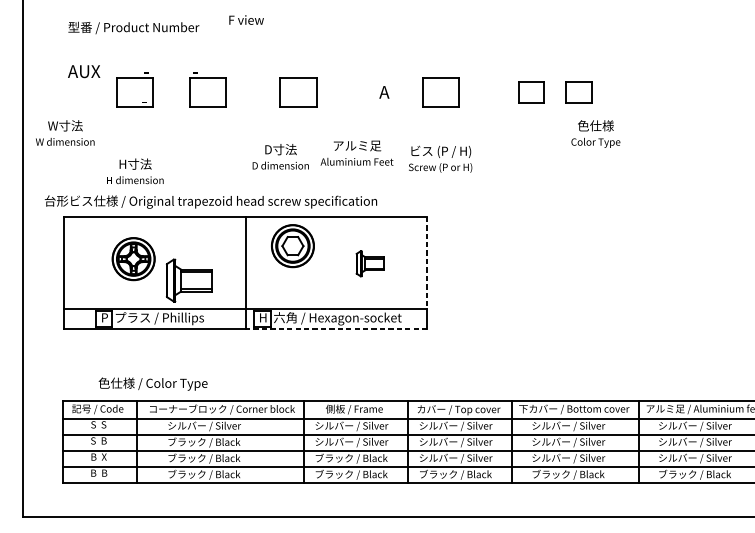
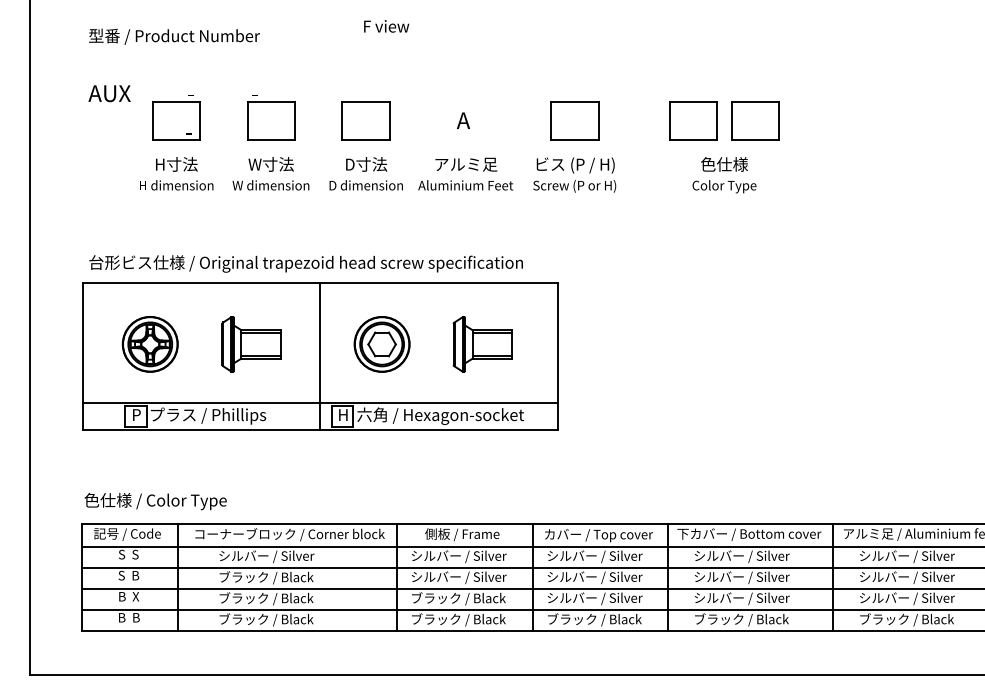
text: (246, 20) -> (386, 26), moved
part: (297, 92) -> (365, 120), moved
text: (384, 92) -> (463, 120), moved
part: (531, 92) -> (693, 120), size x1.43
part: (579, 92) -> (755, 120), size x1.43
text: (64, 132) -> (270, 173), moved
text: (595, 134) -> (724, 175), moved
text: (356, 152) -> (465, 173), moved
text: (280, 156) -> (365, 173), moved
text: (440, 158) -> (574, 174), moved
text: (135, 171) -> (176, 173), moved
text: (210, 201) -> (305, 263), moved
part: (292, 246) -> (381, 344), moved
part: (133, 259) -> (149, 344), moved
part: (369, 263) -> (482, 344), size x1.67
line: (427, 263) -> (557, 343), dashed -> solid
part: (189, 280) -> (251, 344), moved
line: (336, 329) -> (438, 430), dashed -> solid
text: (153, 384) -> (155, 501), moved

